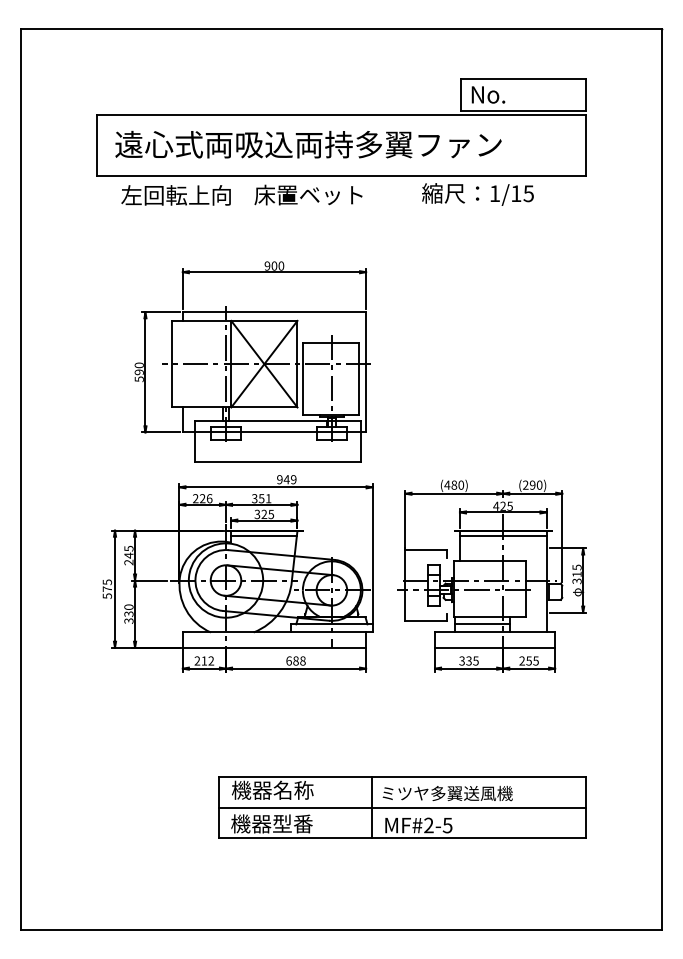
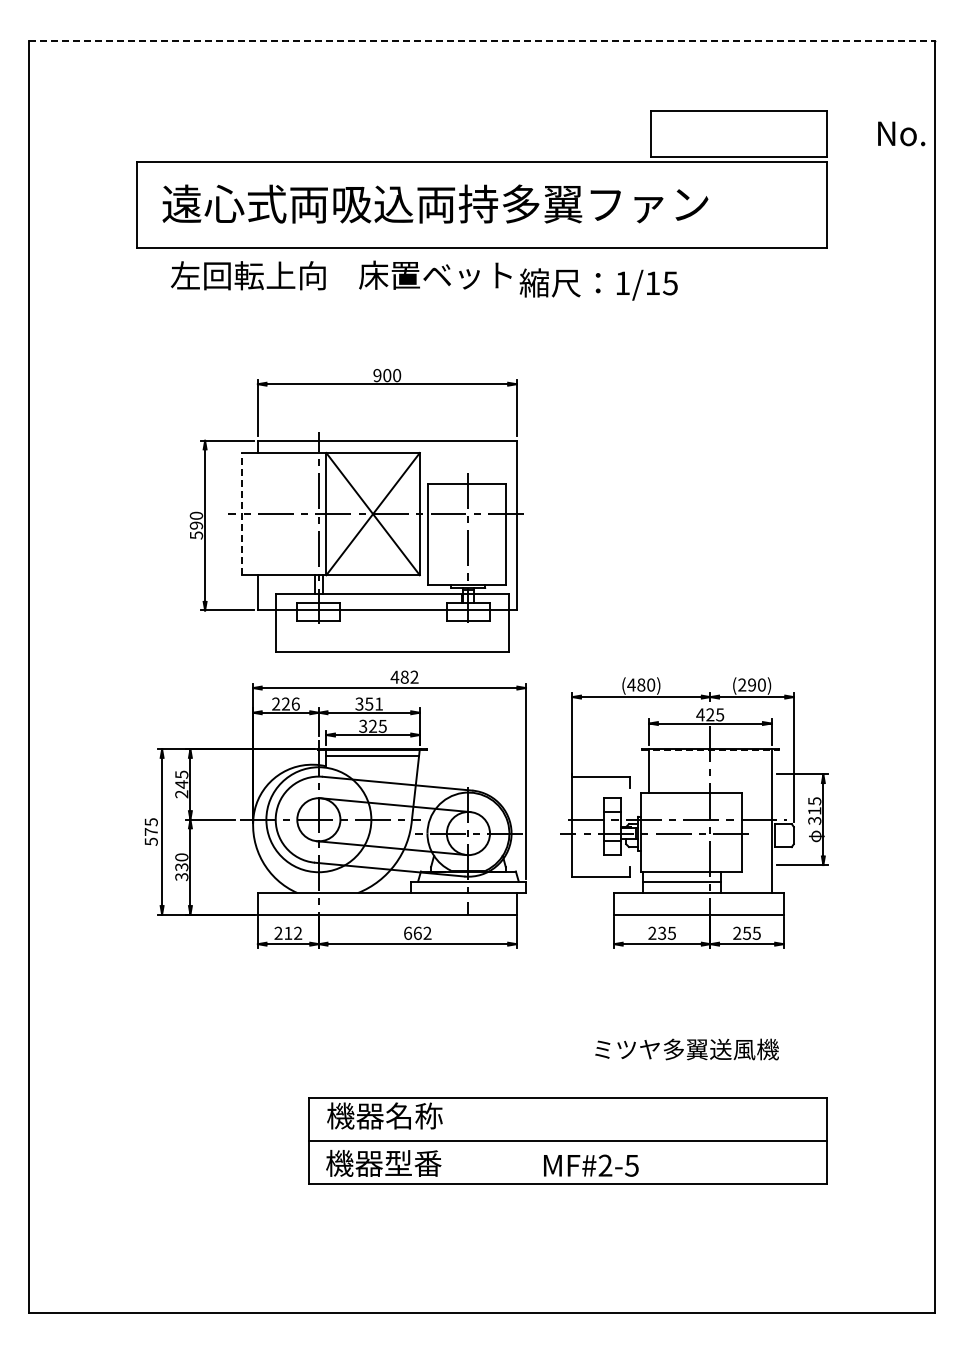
line: (341, 28) -> (482, 40), solid -> dashed
text: (488, 94) -> (901, 133), moved
text: (477, 194) -> (598, 284), moved
line: (171, 363) -> (242, 513), solid -> dashed
text: (286, 479) -> (404, 676), 949 -> 482
line: (503, 531) -> (710, 750), solid -> dashed
line: (503, 535) -> (710, 756), removed
text: (299, 660) -> (422, 932), 688 -> 662
text: (462, 661) -> (652, 933), 335 -> 235
text: (447, 793) -> (686, 1049), moved
line: (372, 807) -> (525, 1140), removed

